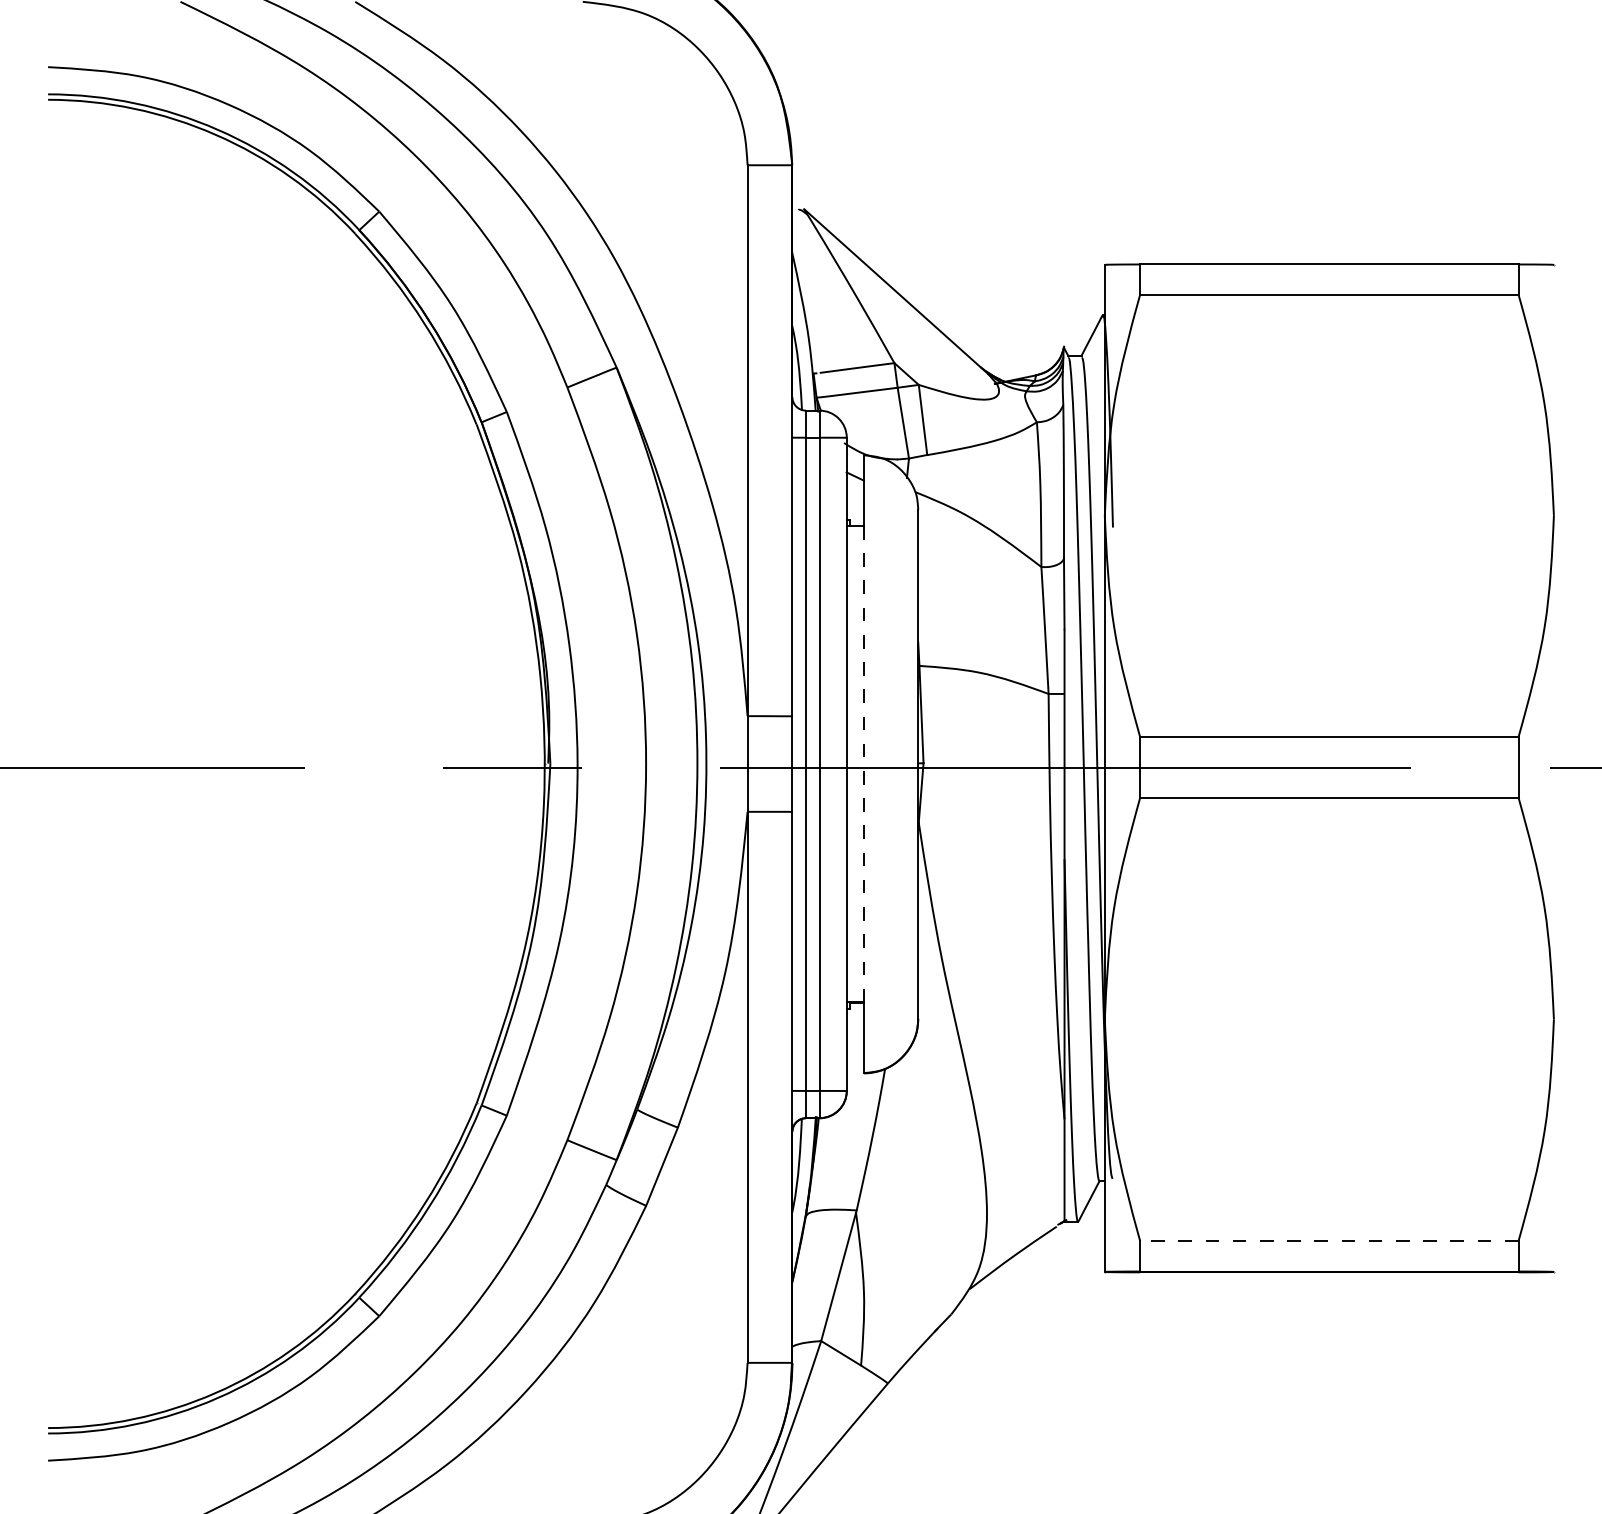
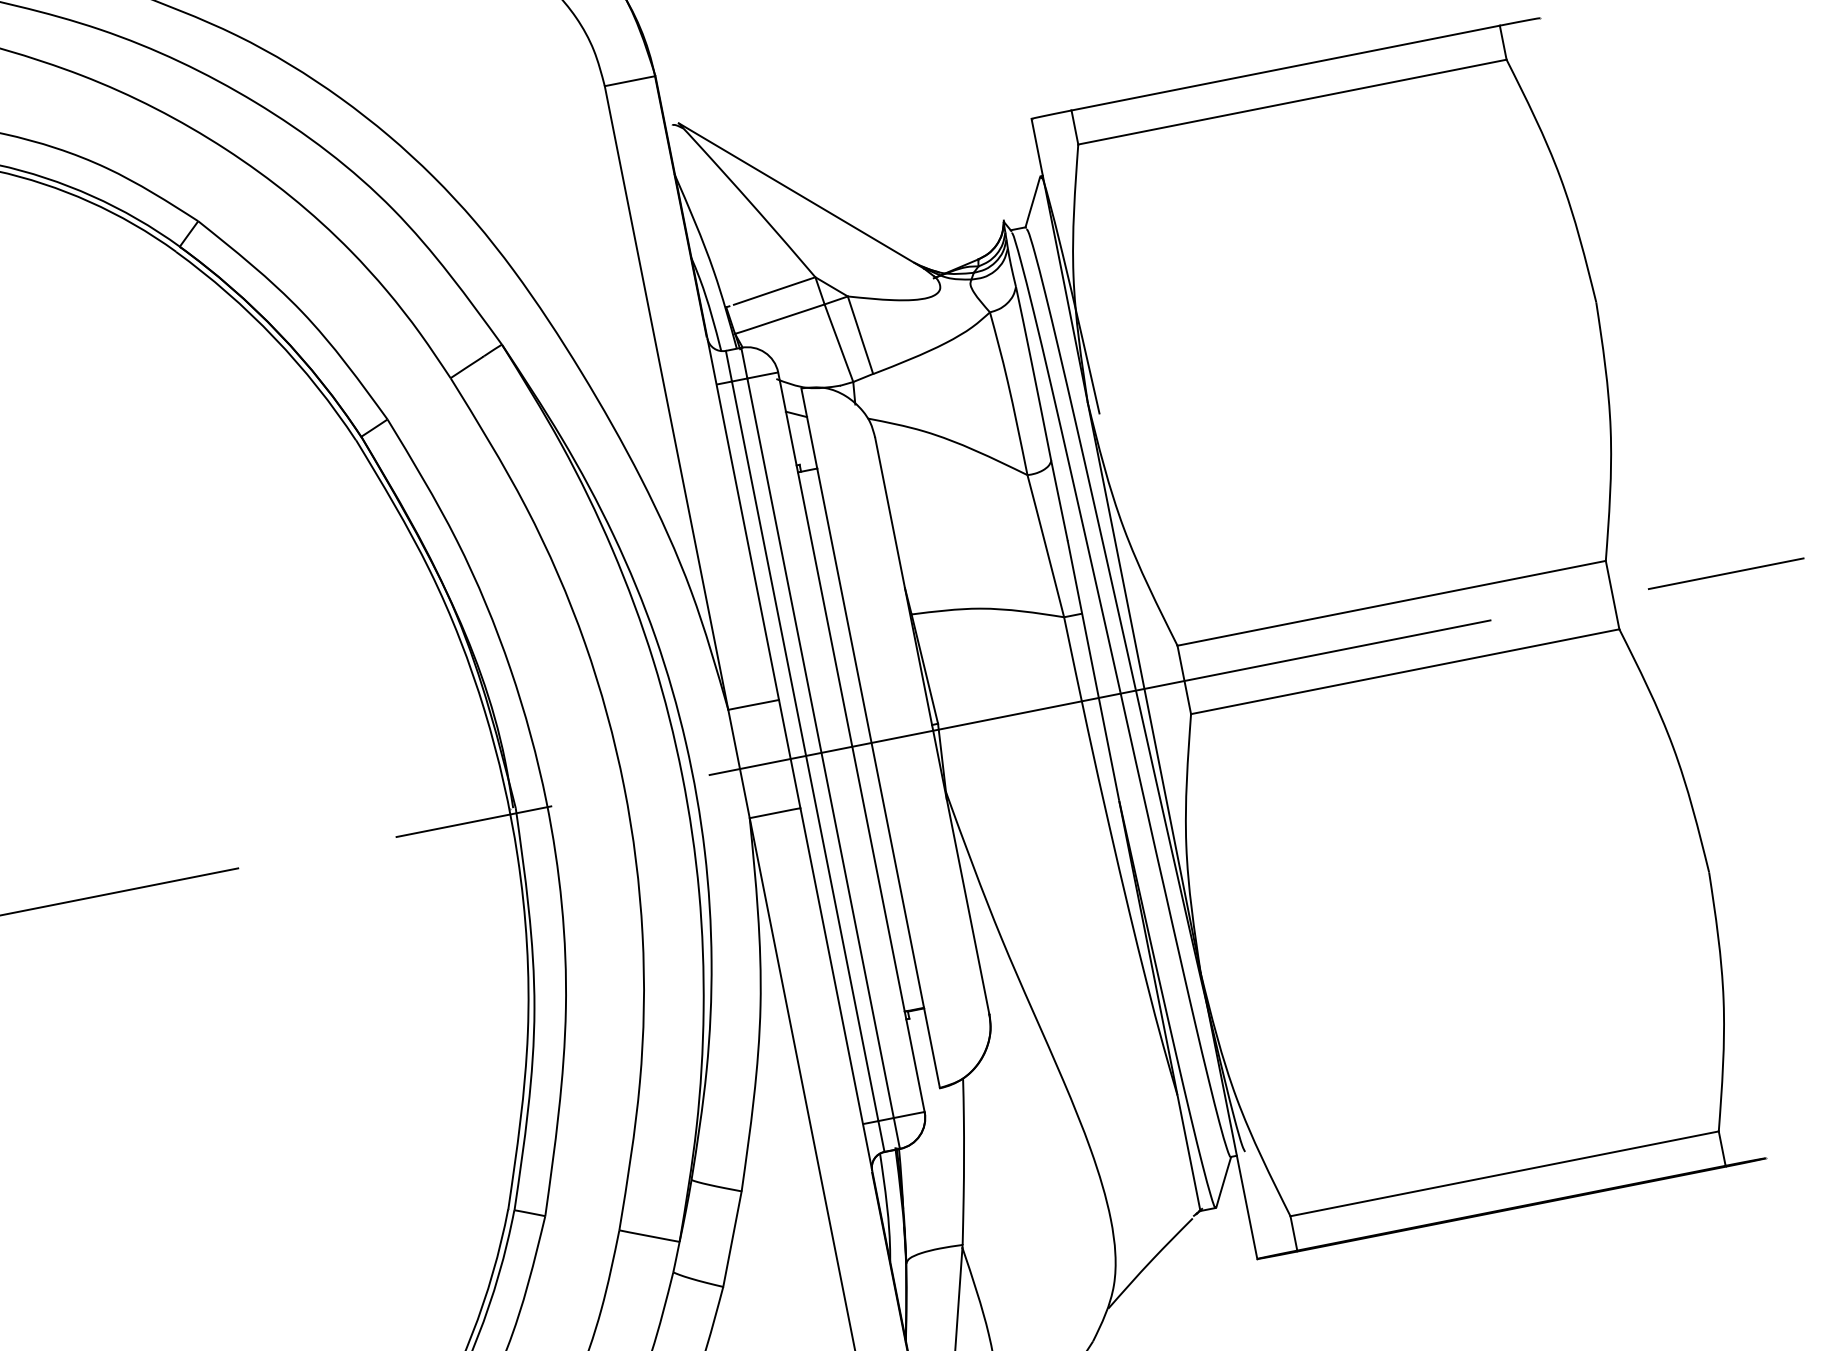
line: (863, 764) -> (870, 738), dashed -> solid
line: (1328, 1241) -> (1503, 1174), dashed -> solid

